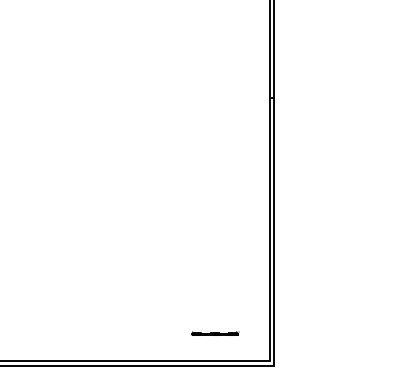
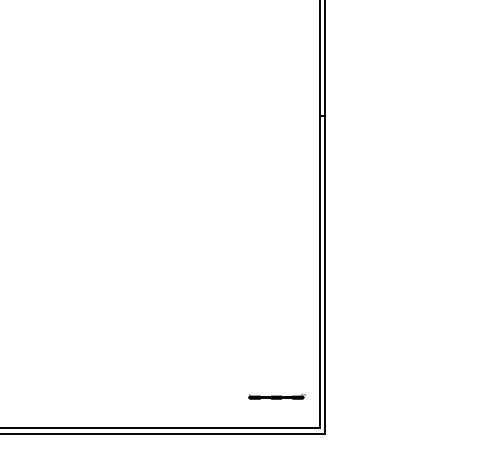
line: (215, 333) -> (276, 396), moved

